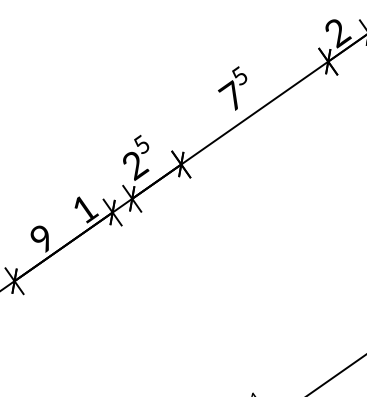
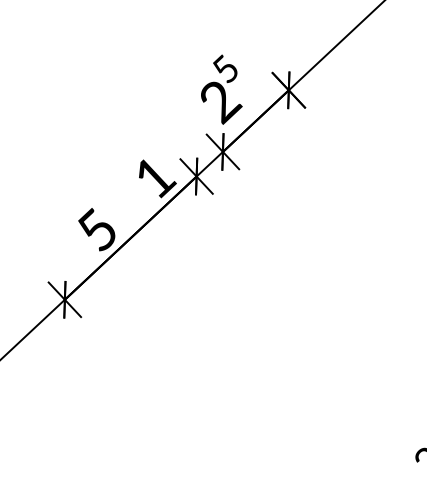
text: (41, 237) -> (95, 228), 9 -> 5

